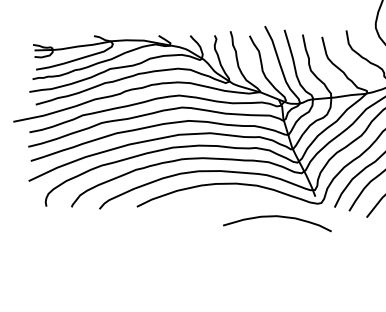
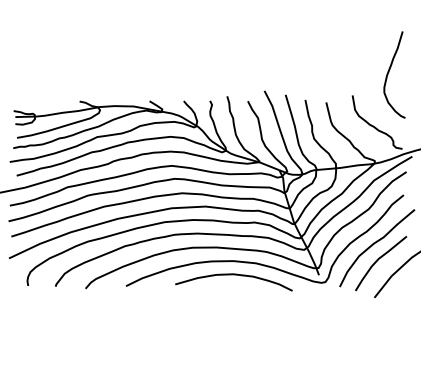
curve: (276, 217) -> (233, 275), moved

